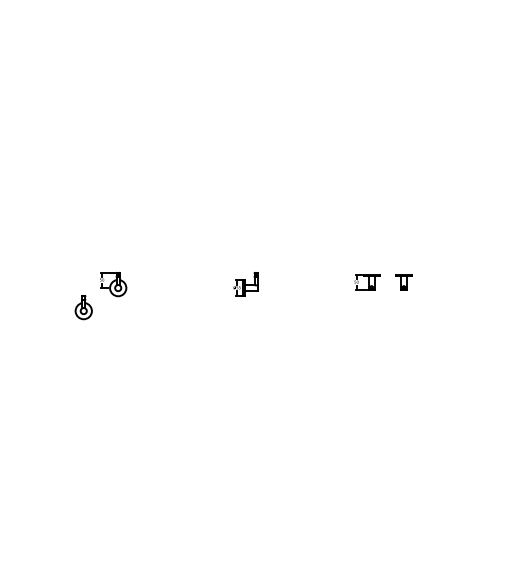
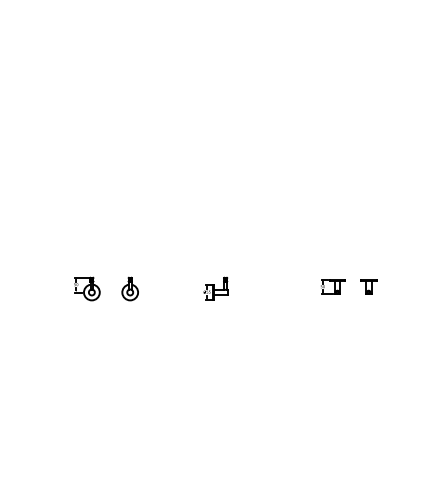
part: (83, 307) -> (129, 288), moved

